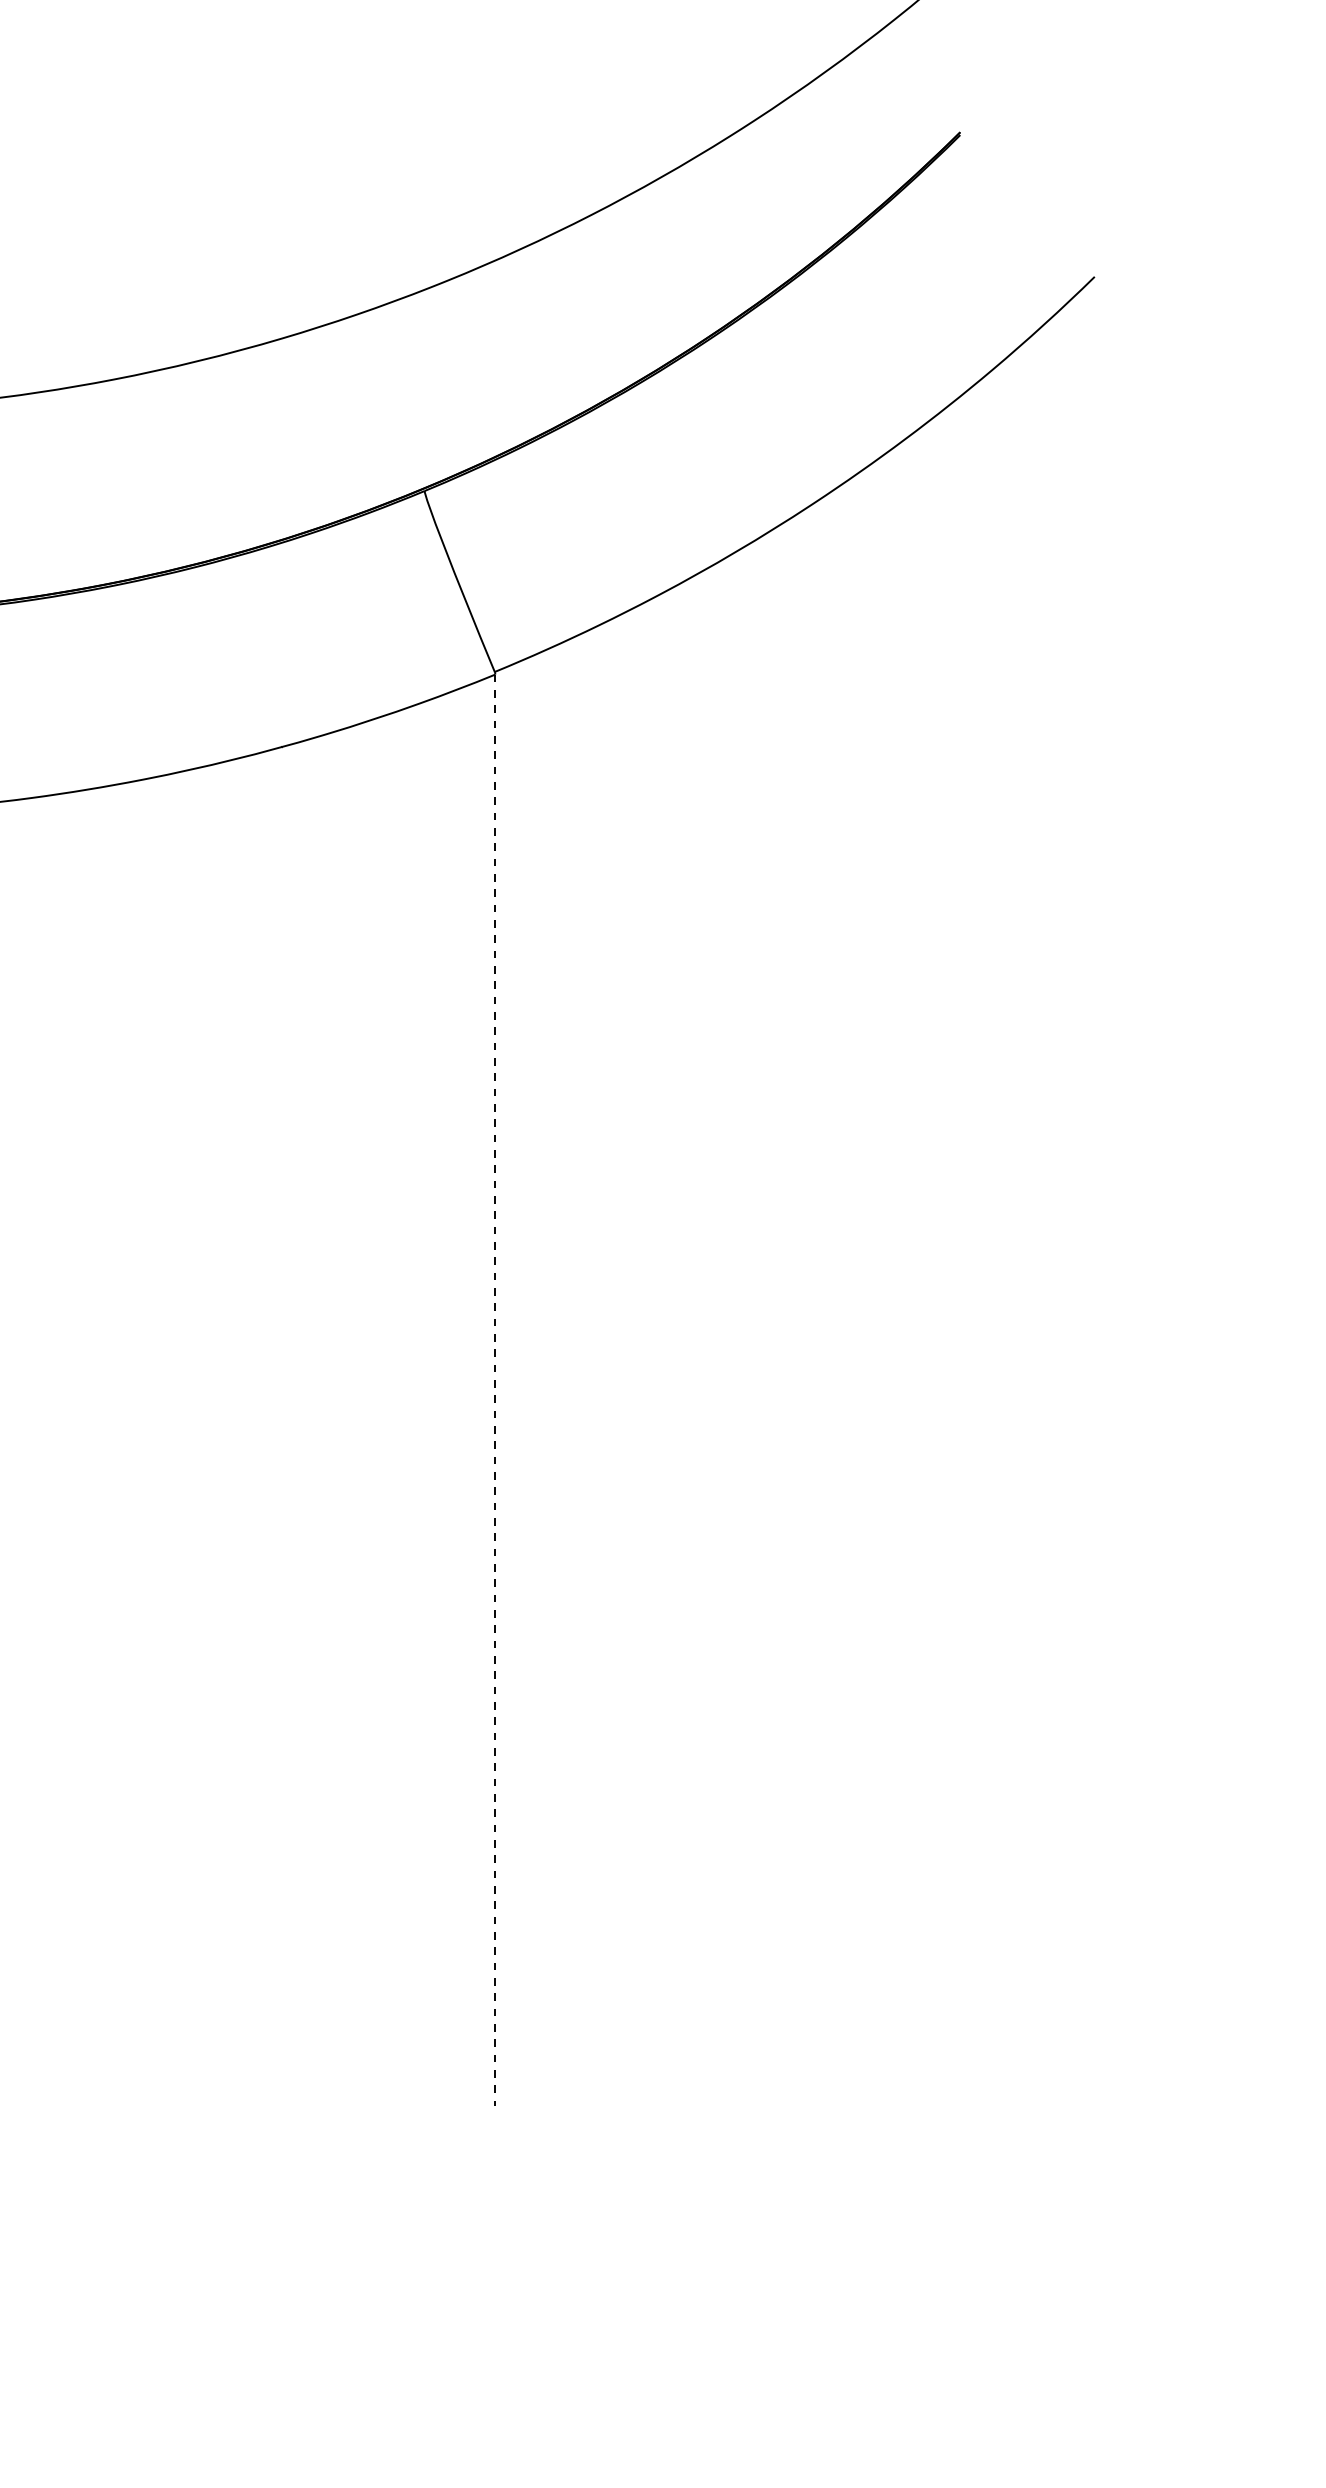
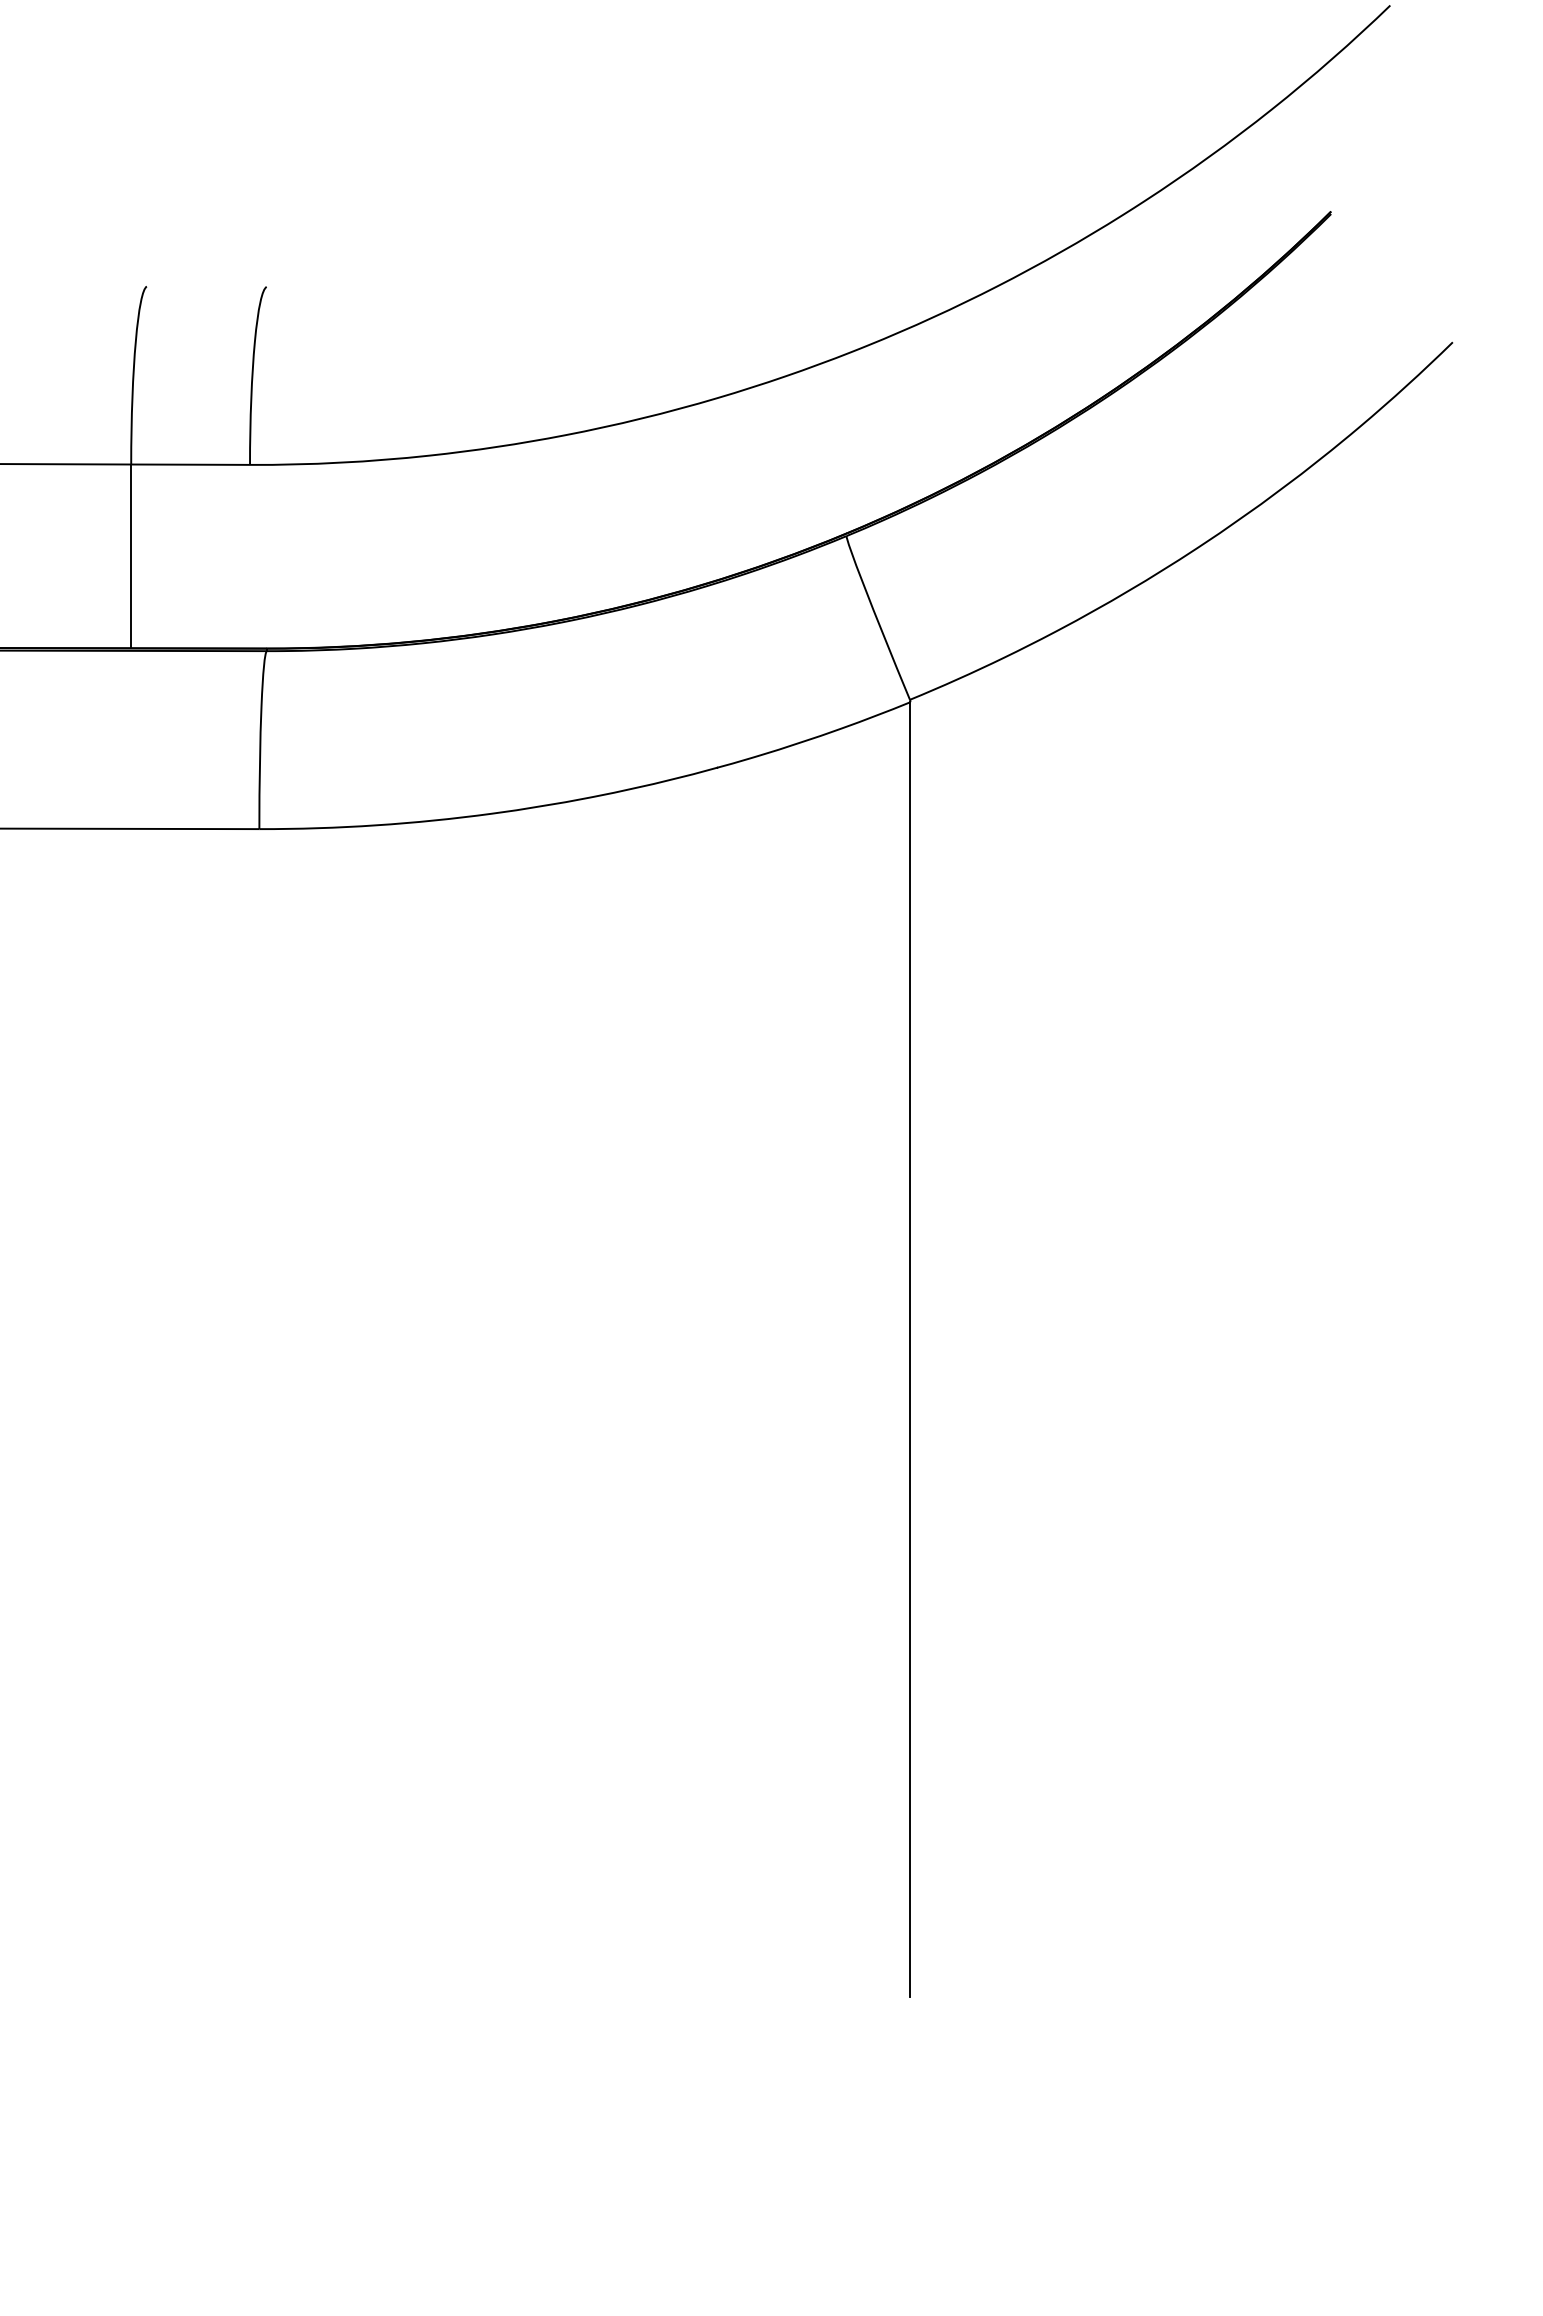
line: (495, 1389) -> (910, 1349), dashed -> solid

